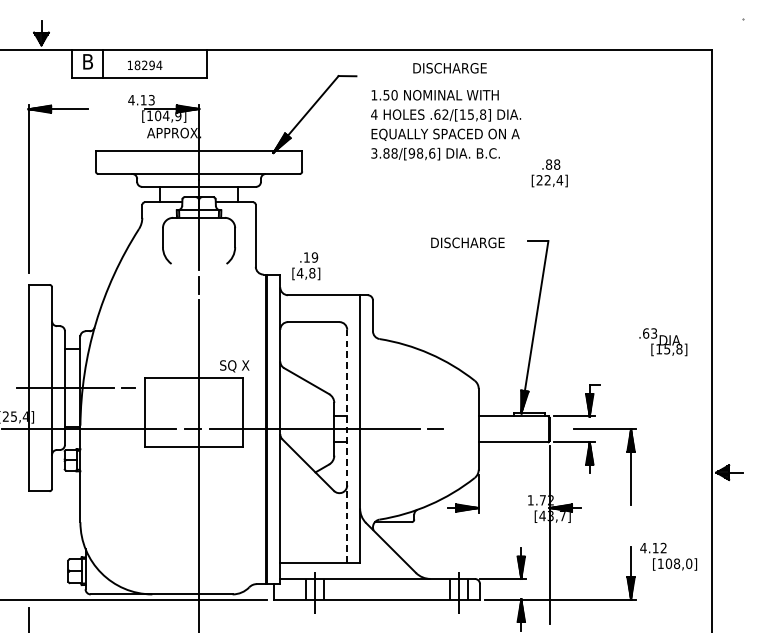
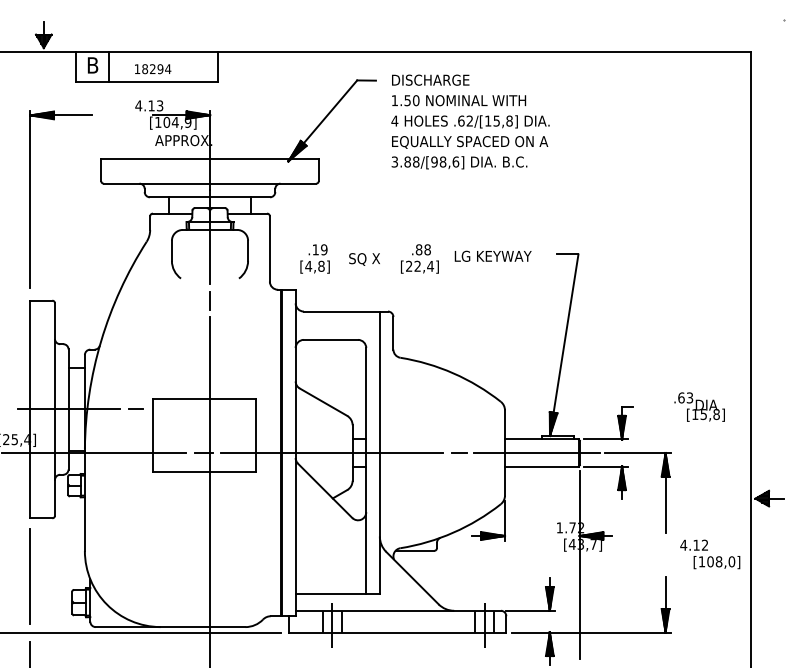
text: (449, 67) -> (430, 79), moved
text: (549, 172) -> (419, 258), moved
text: (468, 242) -> (494, 255), DISCHARGE -> LG KEYWAY
text: (305, 265) -> (314, 258), moved
text: (663, 341) -> (699, 406), moved
text: (234, 366) -> (364, 259), moved
line: (508, 429) -> (536, 453), added
line: (347, 446) -> (366, 471), dashed -> solid
line: (28, 546) -> (30, 576), added
text: (668, 556) -> (710, 554), moved

